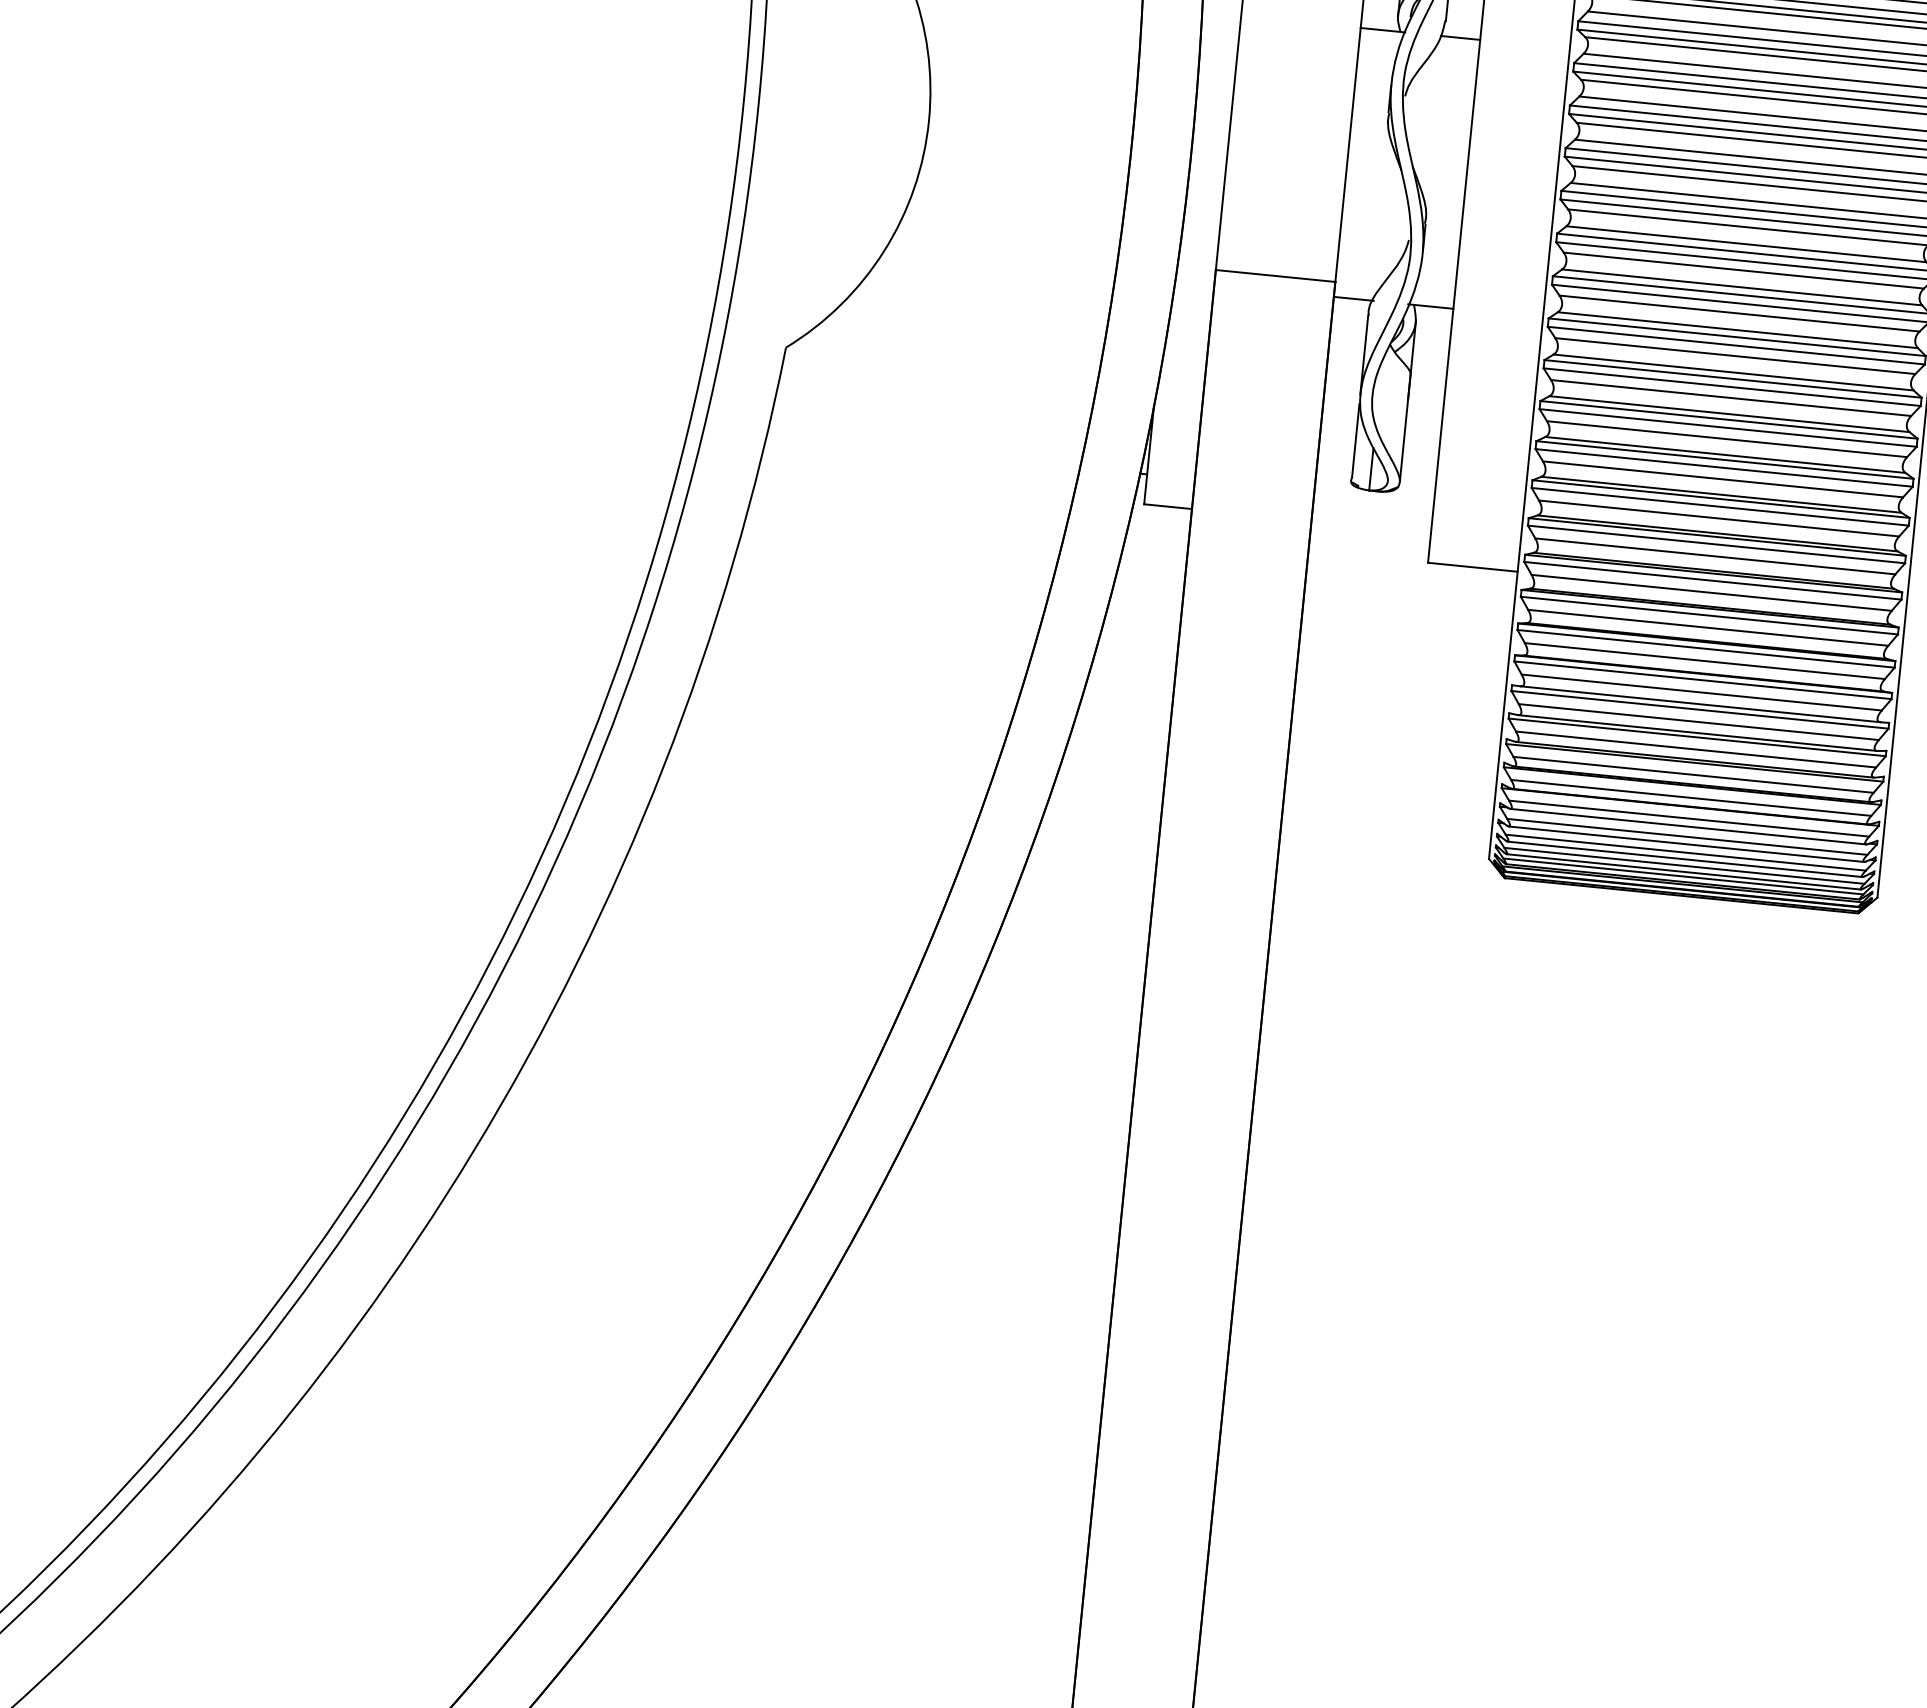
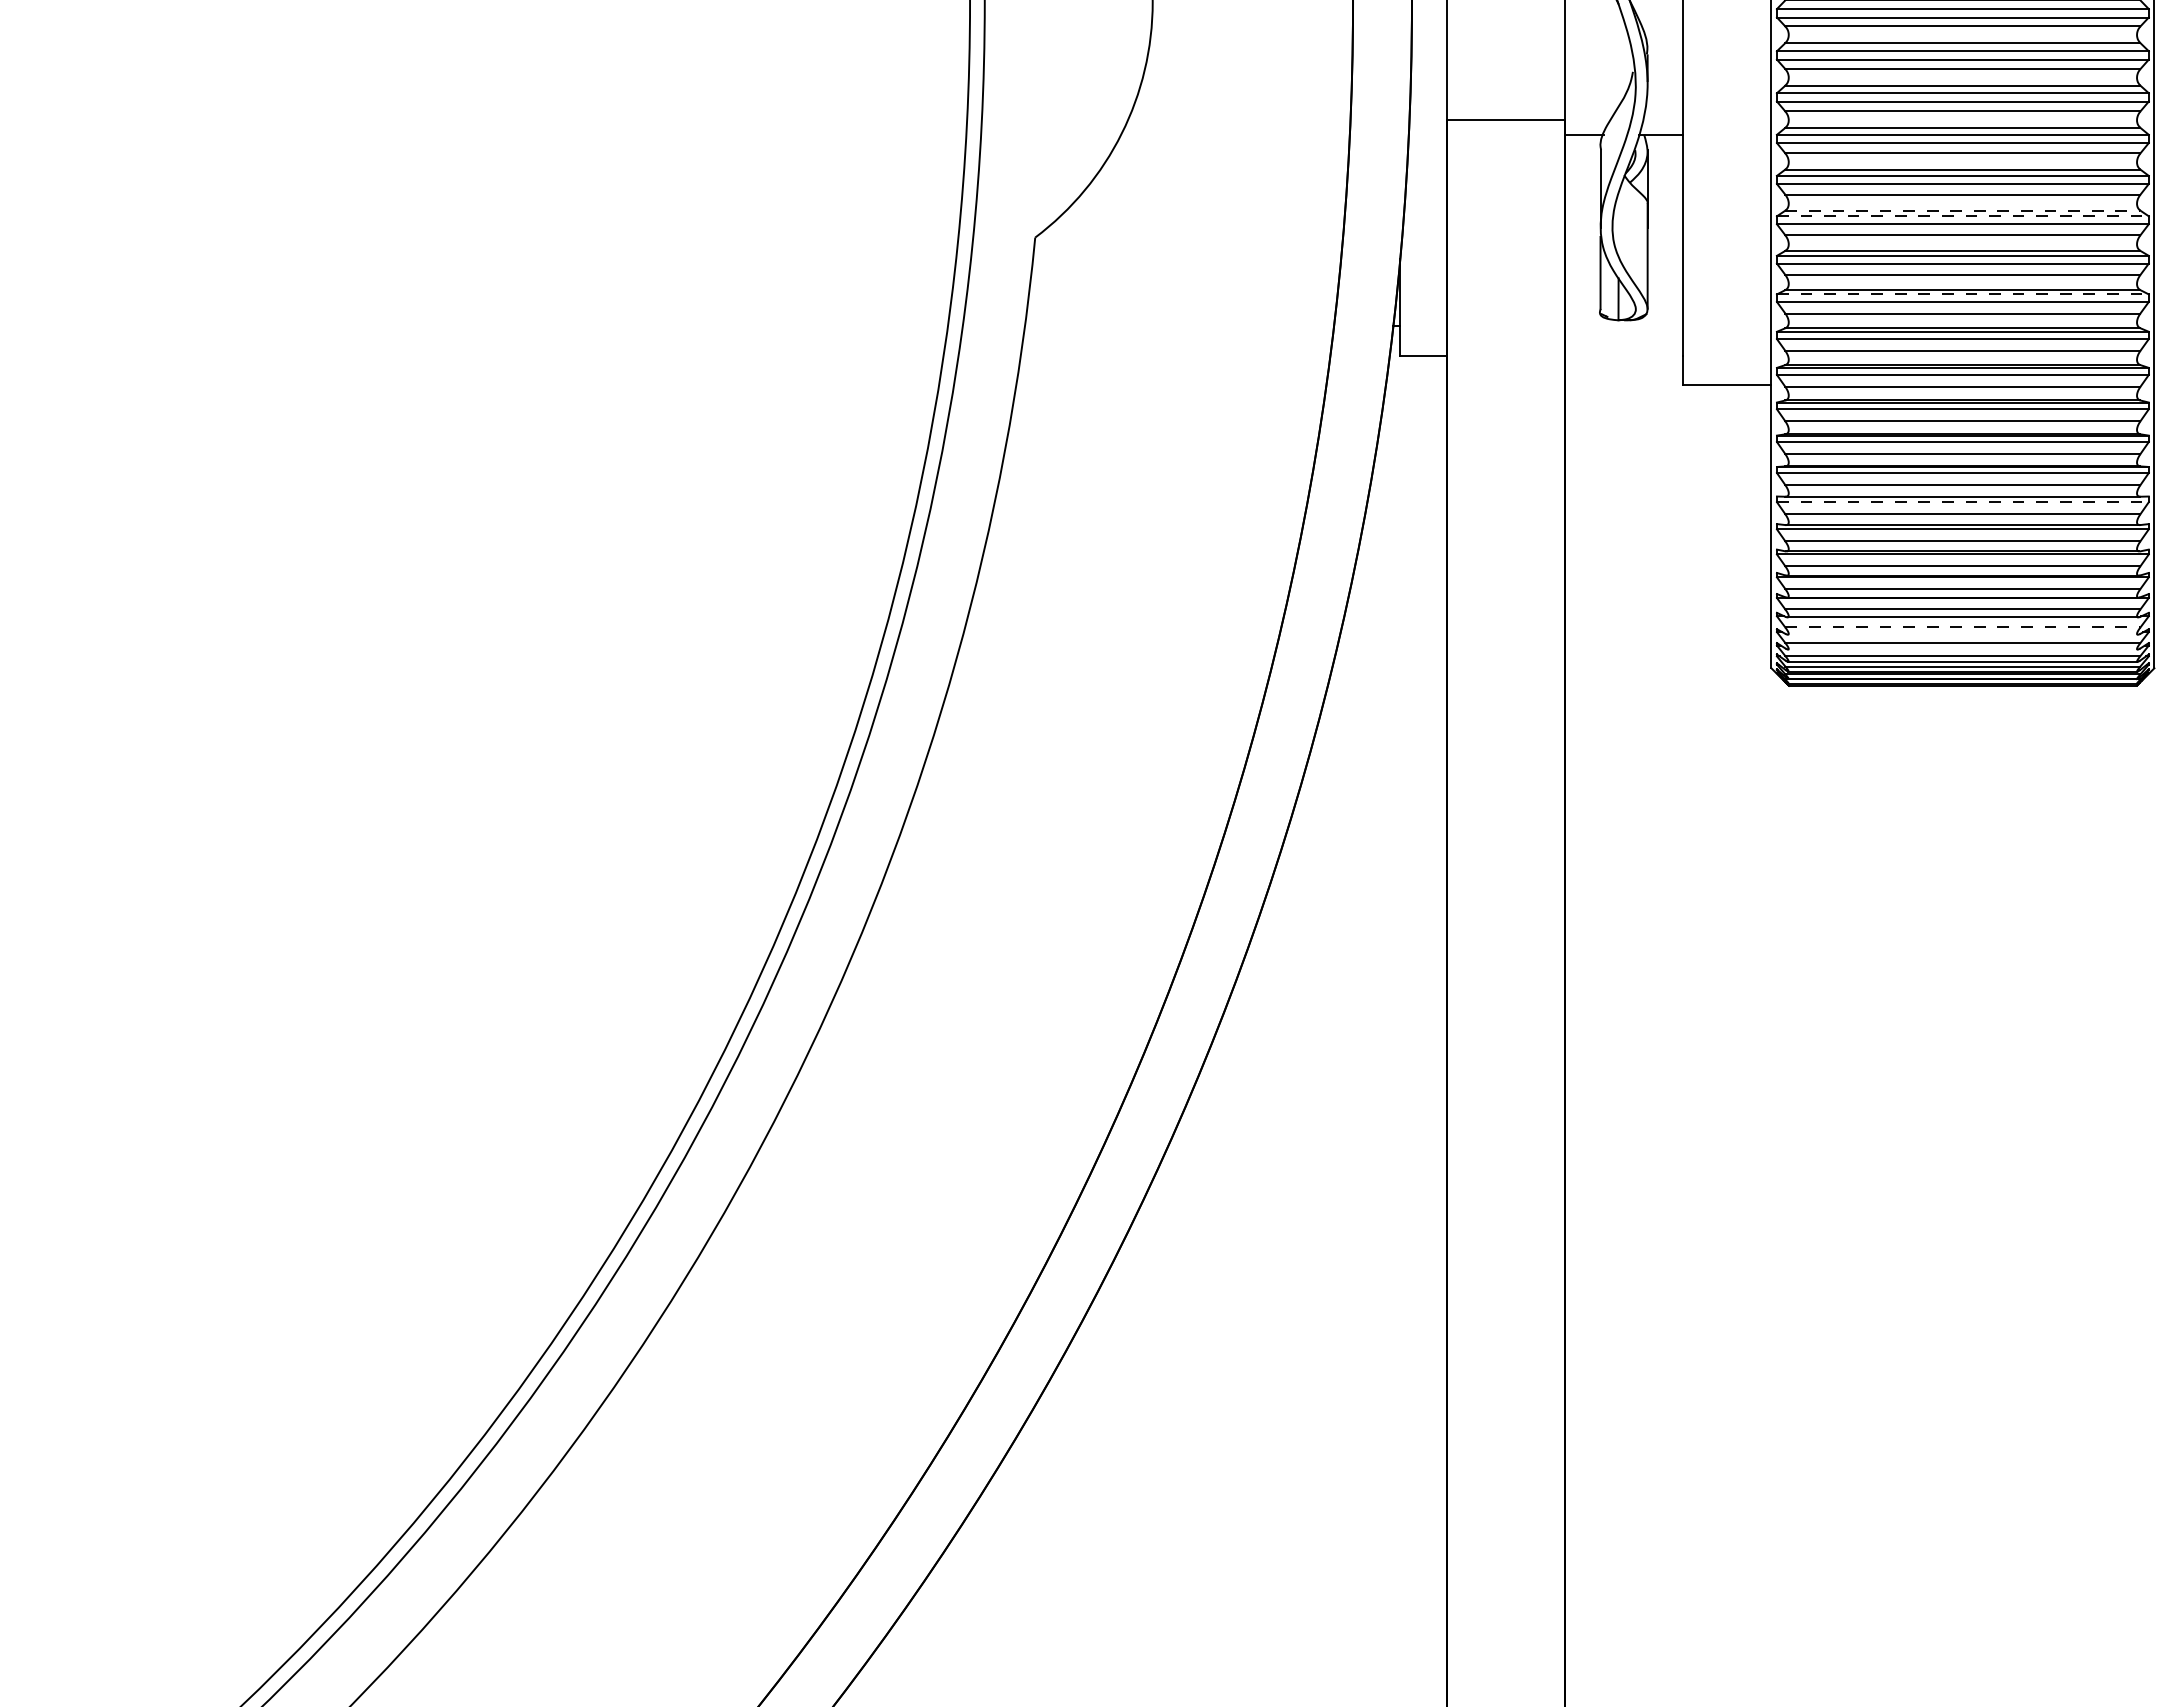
line: (1729, 413) -> (1962, 210), solid -> dashed
line: (1728, 420) -> (1962, 216), solid -> dashed
line: (1720, 499) -> (1962, 294), solid -> dashed
line: (1699, 710) -> (1962, 502), solid -> dashed
line: (1686, 836) -> (1962, 627), solid -> dashed
line: (1686, 843) -> (1962, 634), removed
line: (1684, 859) -> (1962, 649), removed

